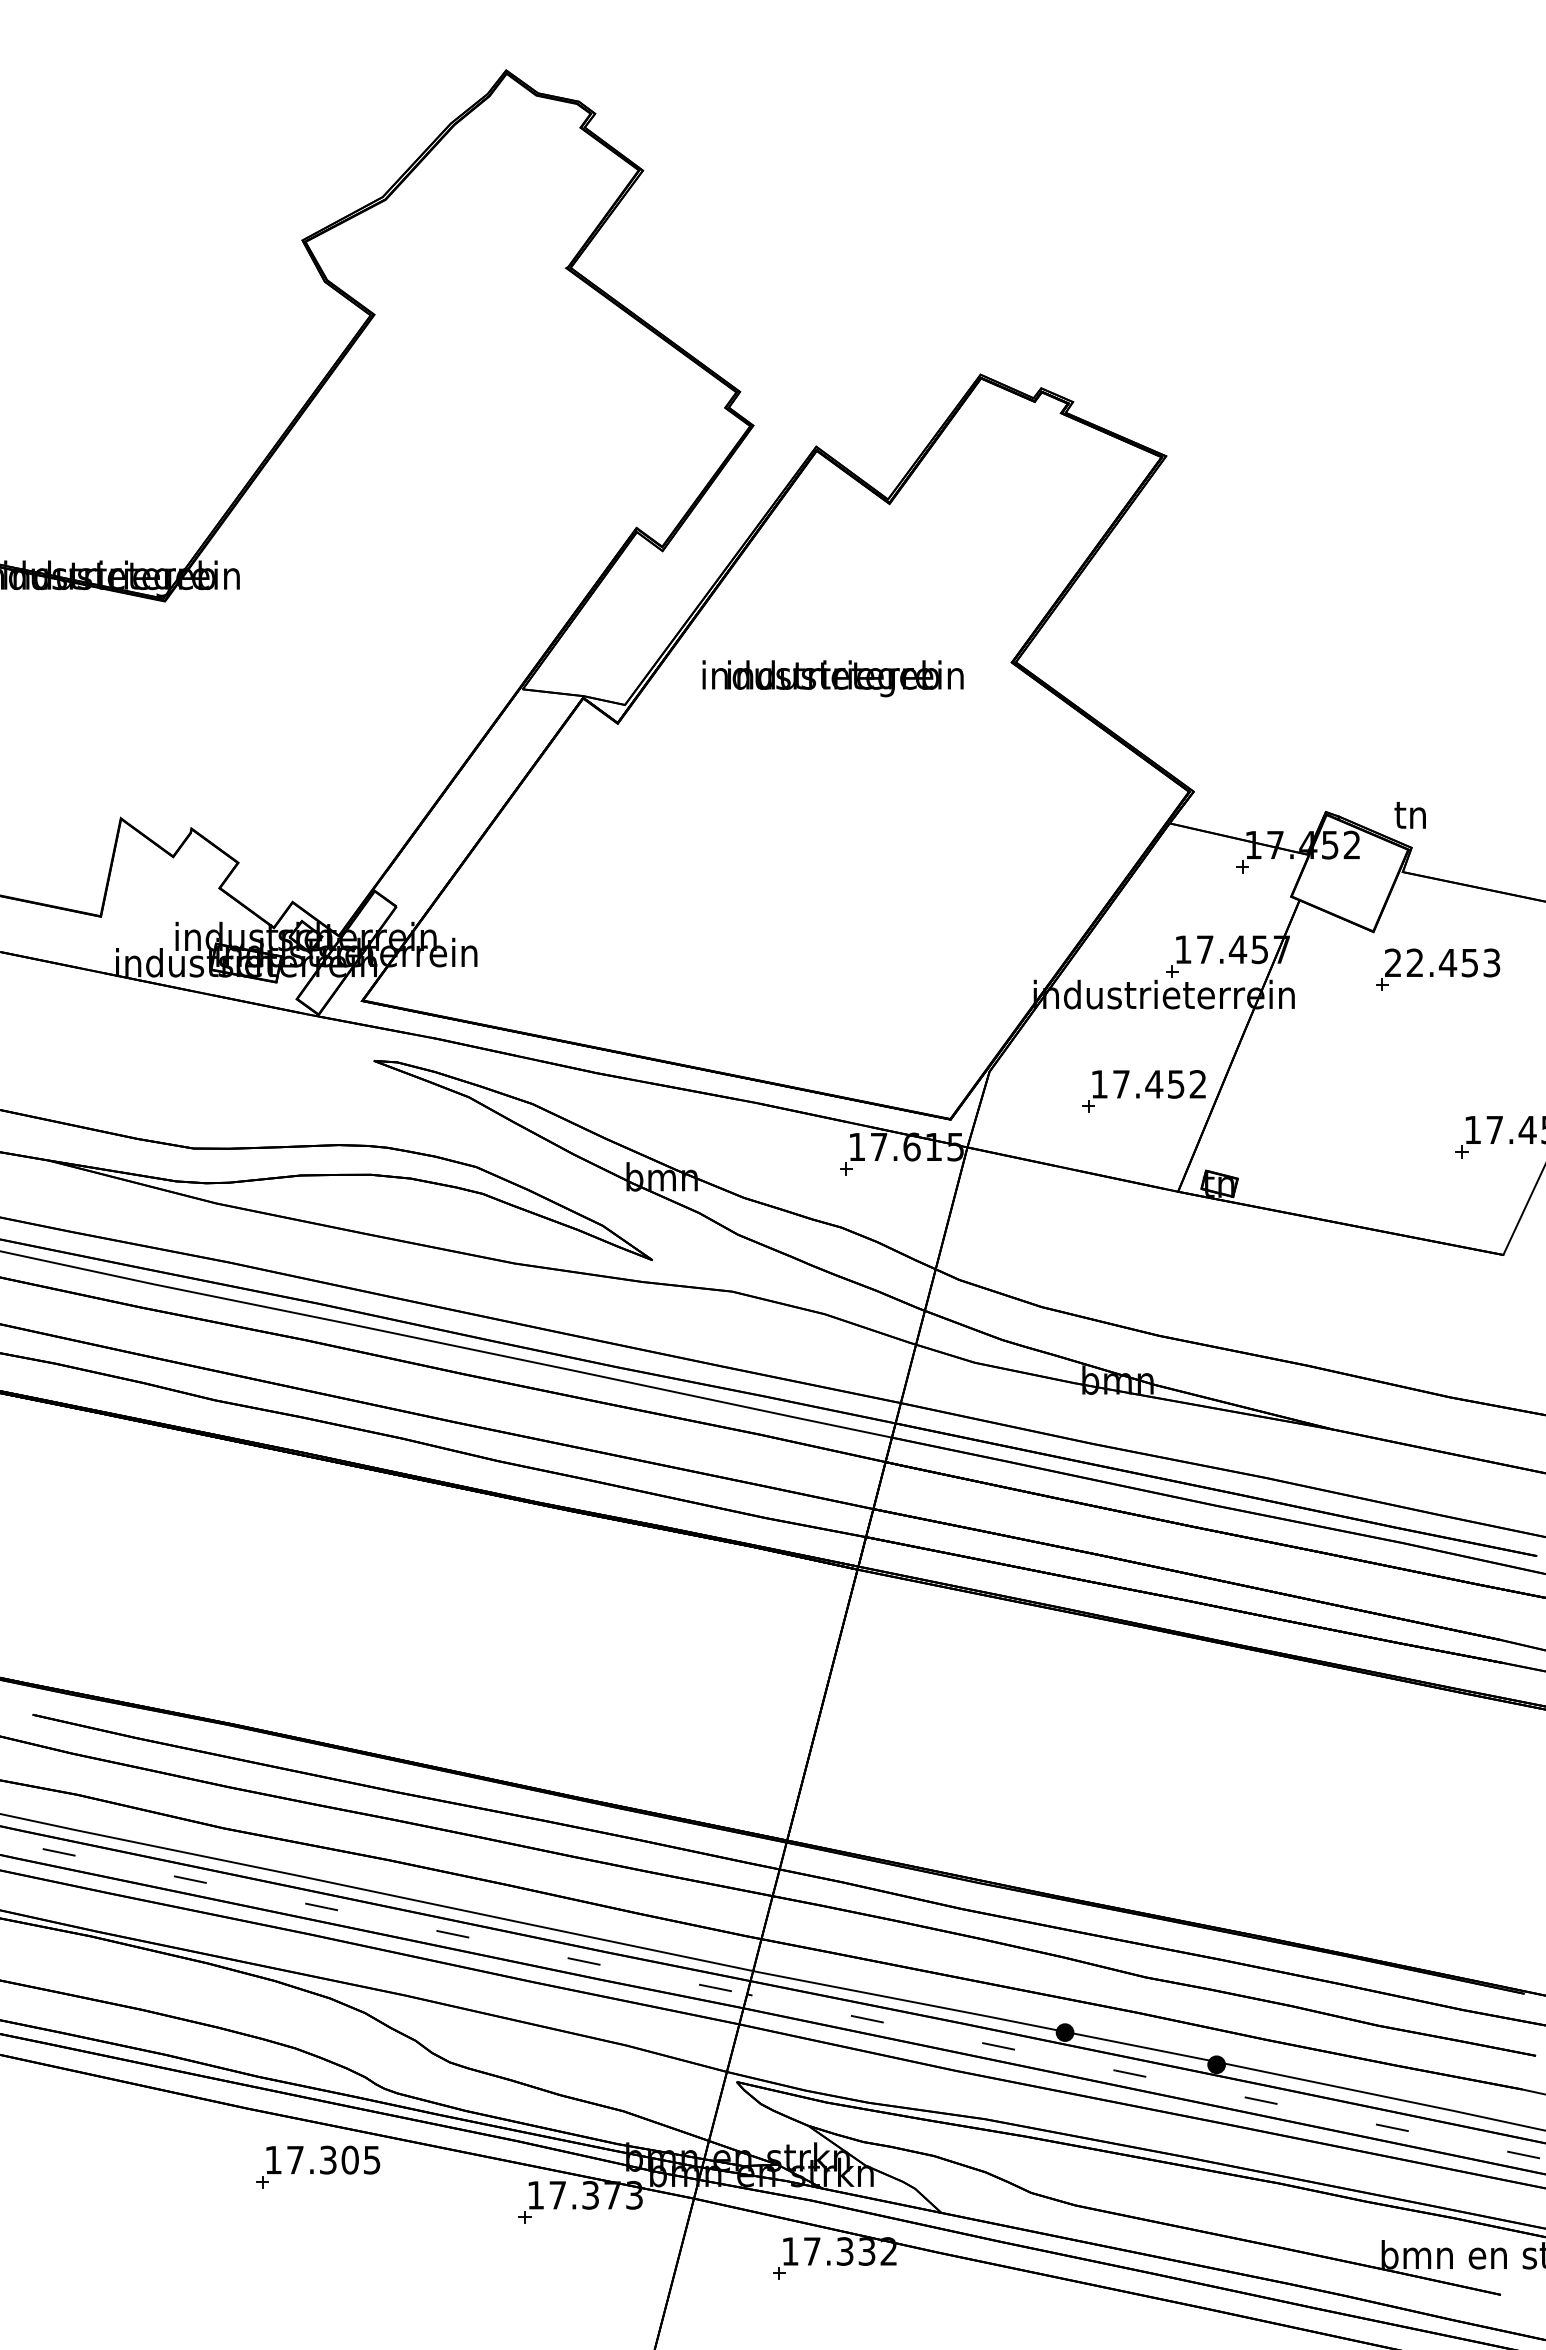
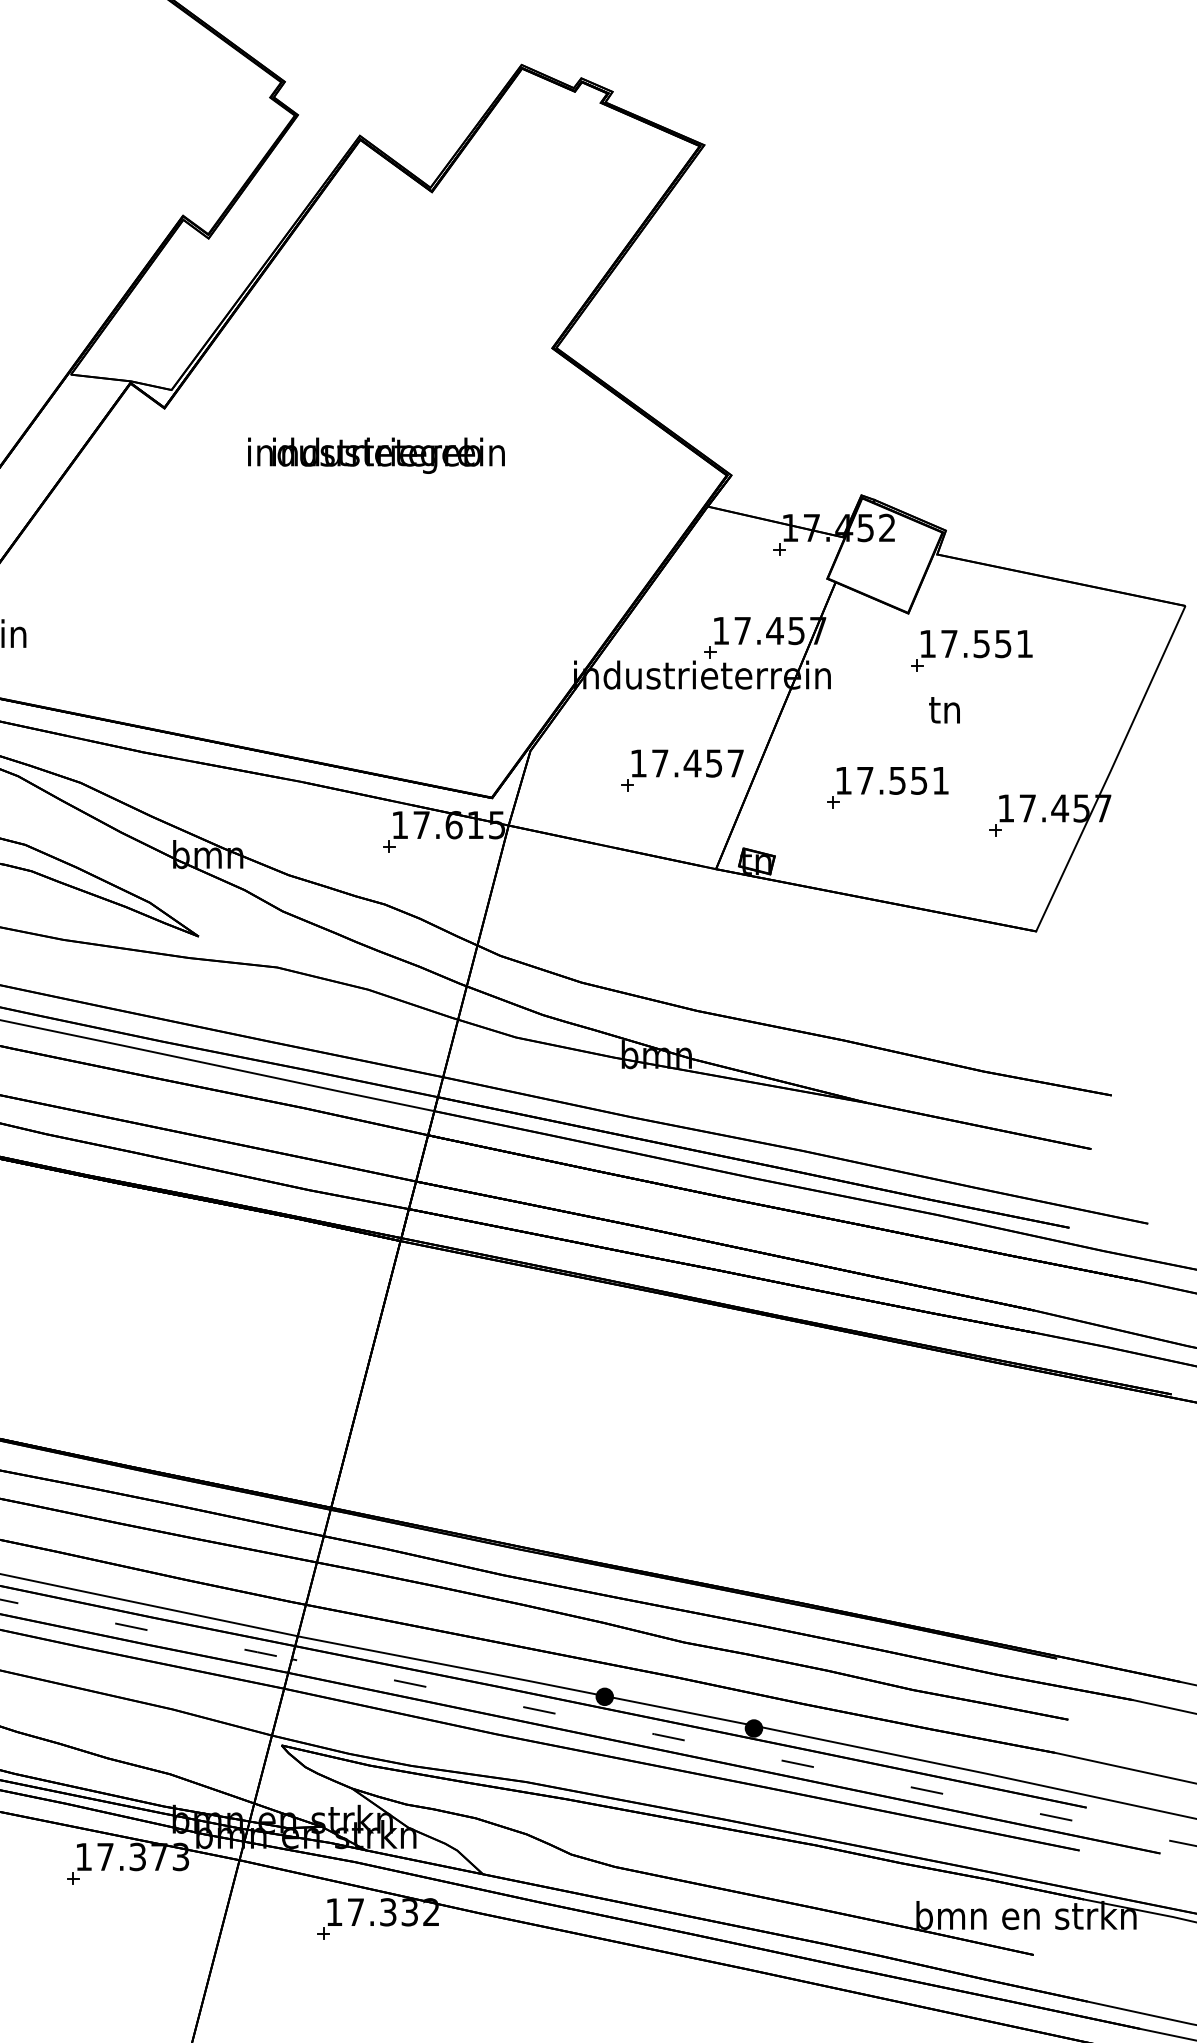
text: (832, 678) -> (375, 455), moved
text: (1409, 815) -> (943, 710), moved
text: (1442, 962) -> (976, 643), 22.453 -> 17.551
text: (1197, 1084) -> (735, 763), 17.452 -> 17.457
part: (1352, 1108) -> (887, 787), added

